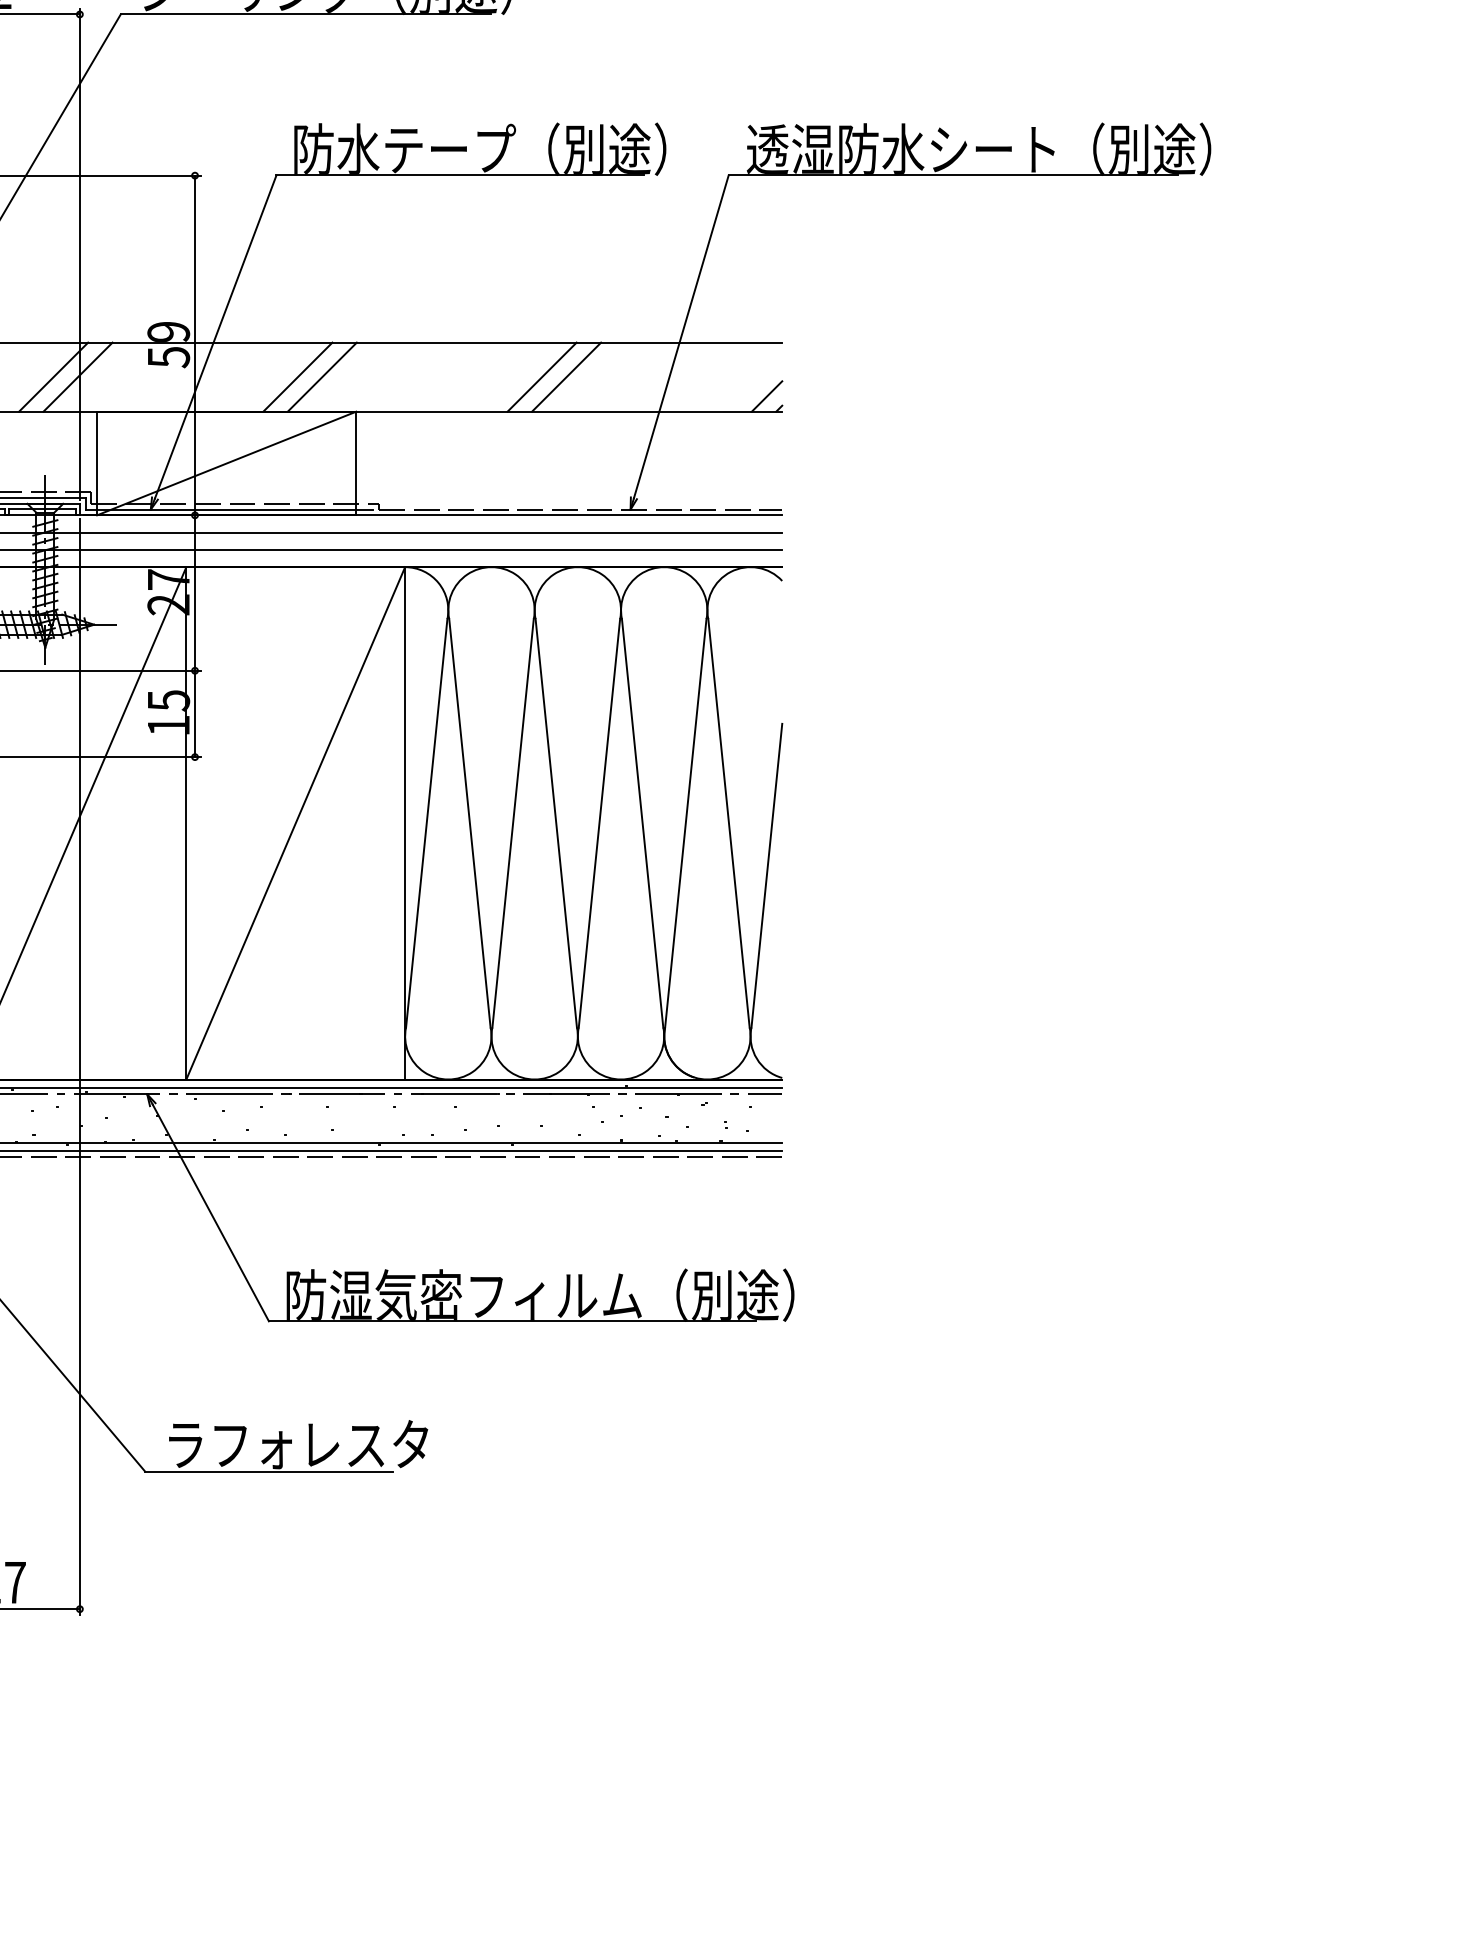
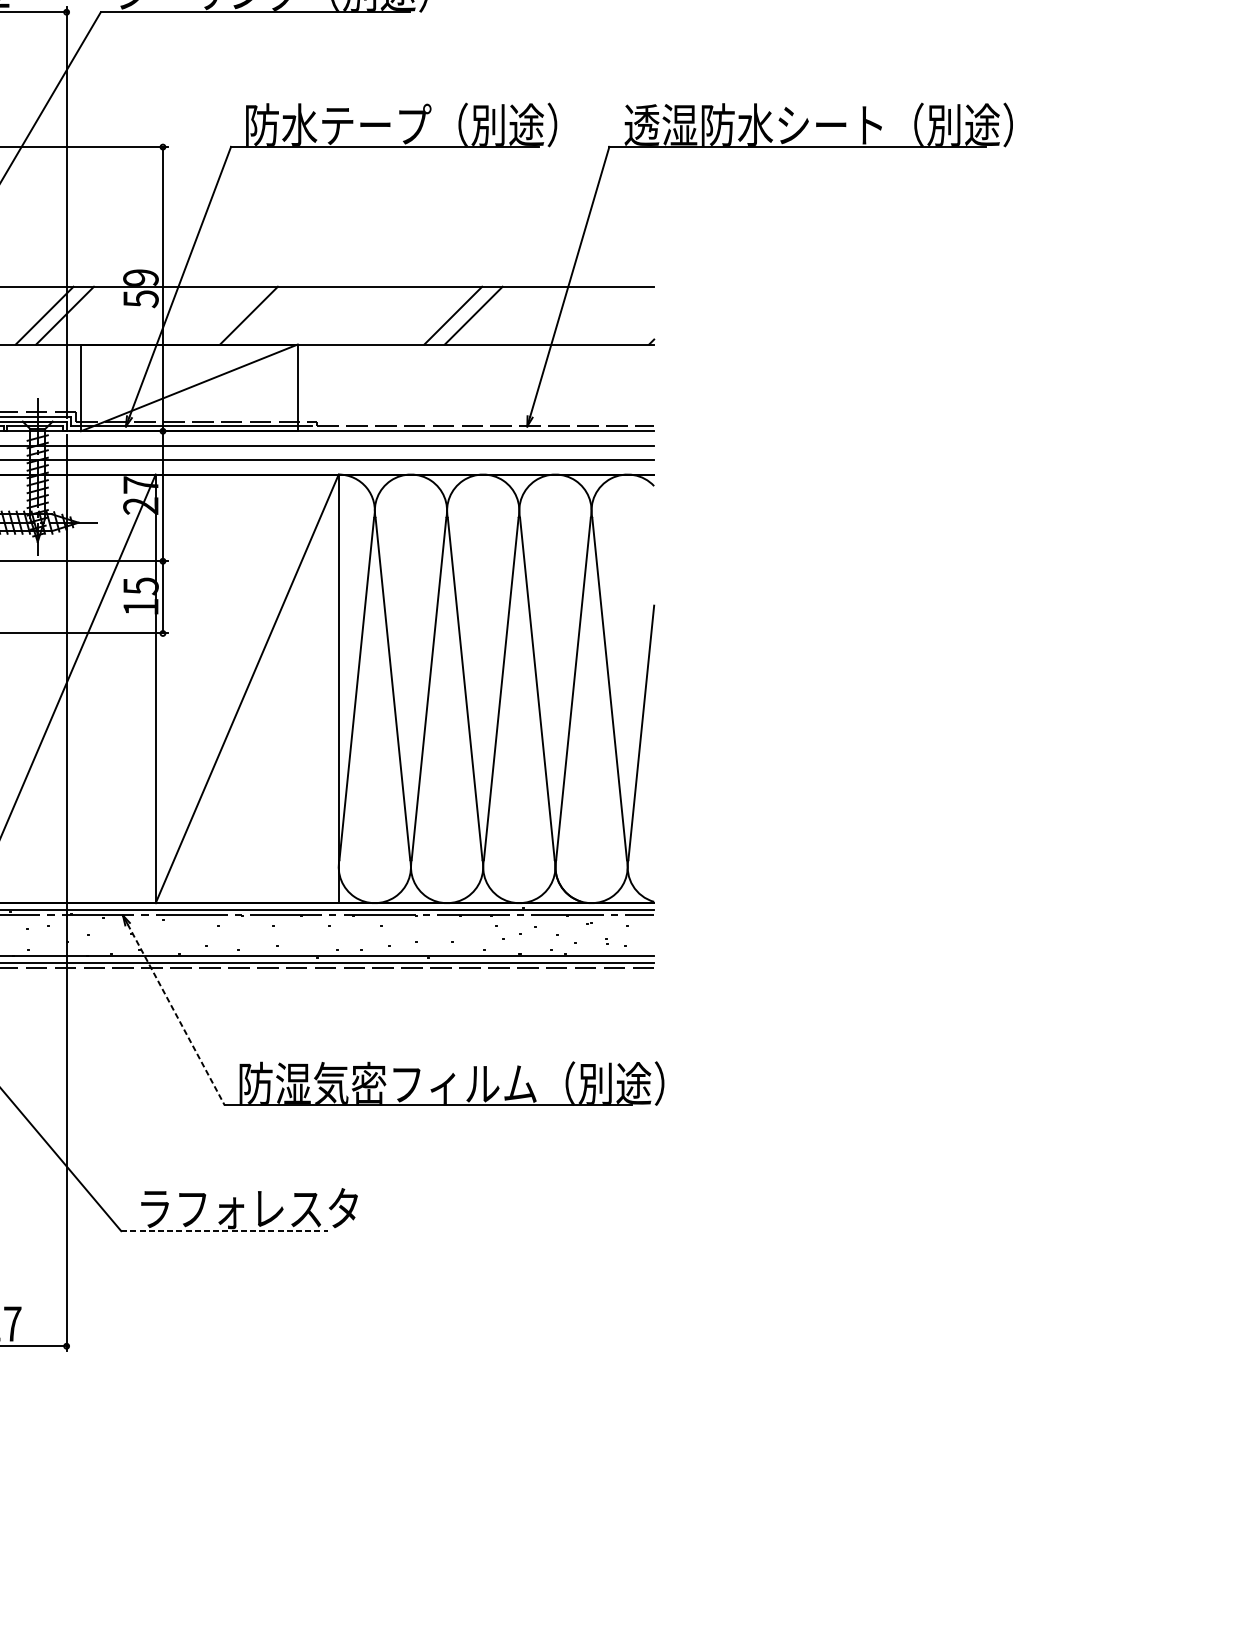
line: (321, 376) -> (268, 315), removed
line: (766, 396) -> (641, 331), removed
line: (210, 1212) -> (175, 1014), solid -> dashed
line: (268, 1471) -> (224, 1231), solid -> dashed

